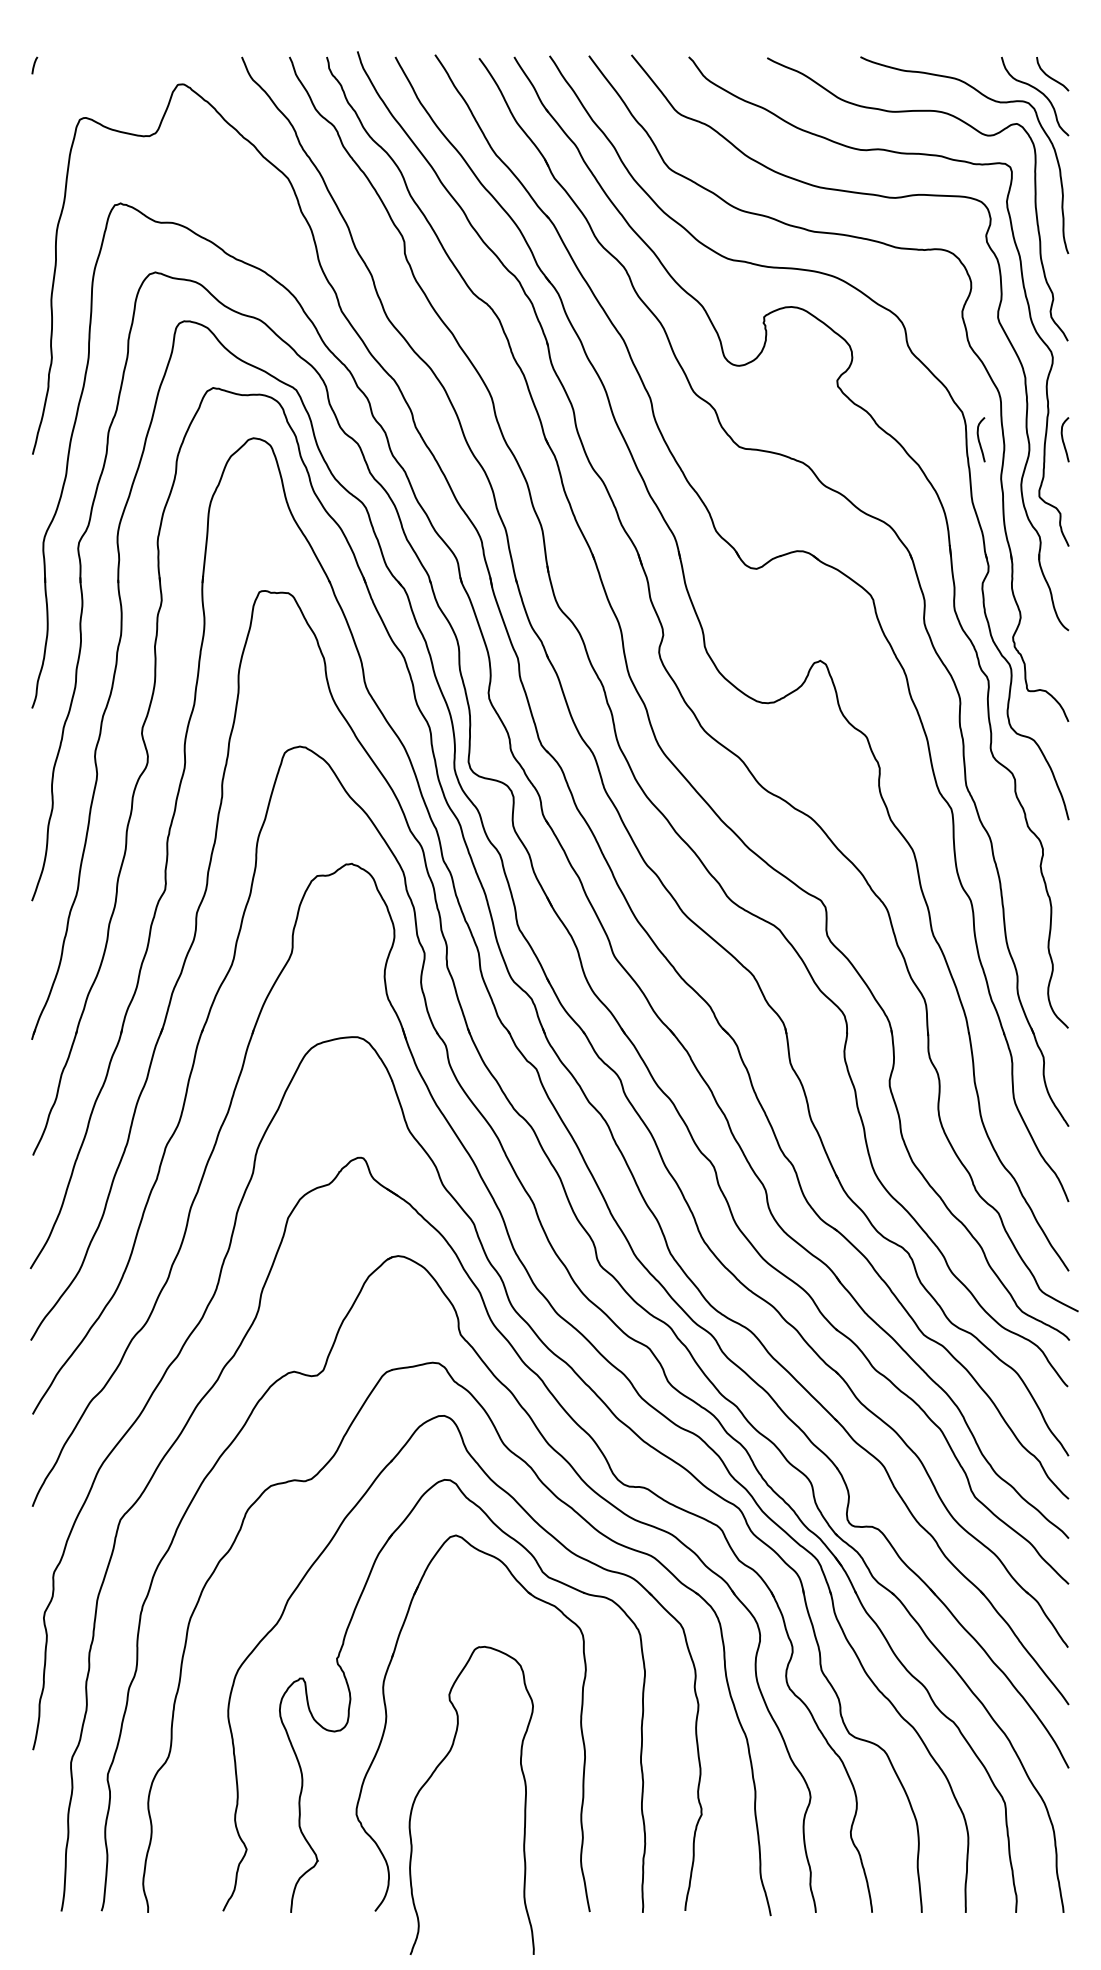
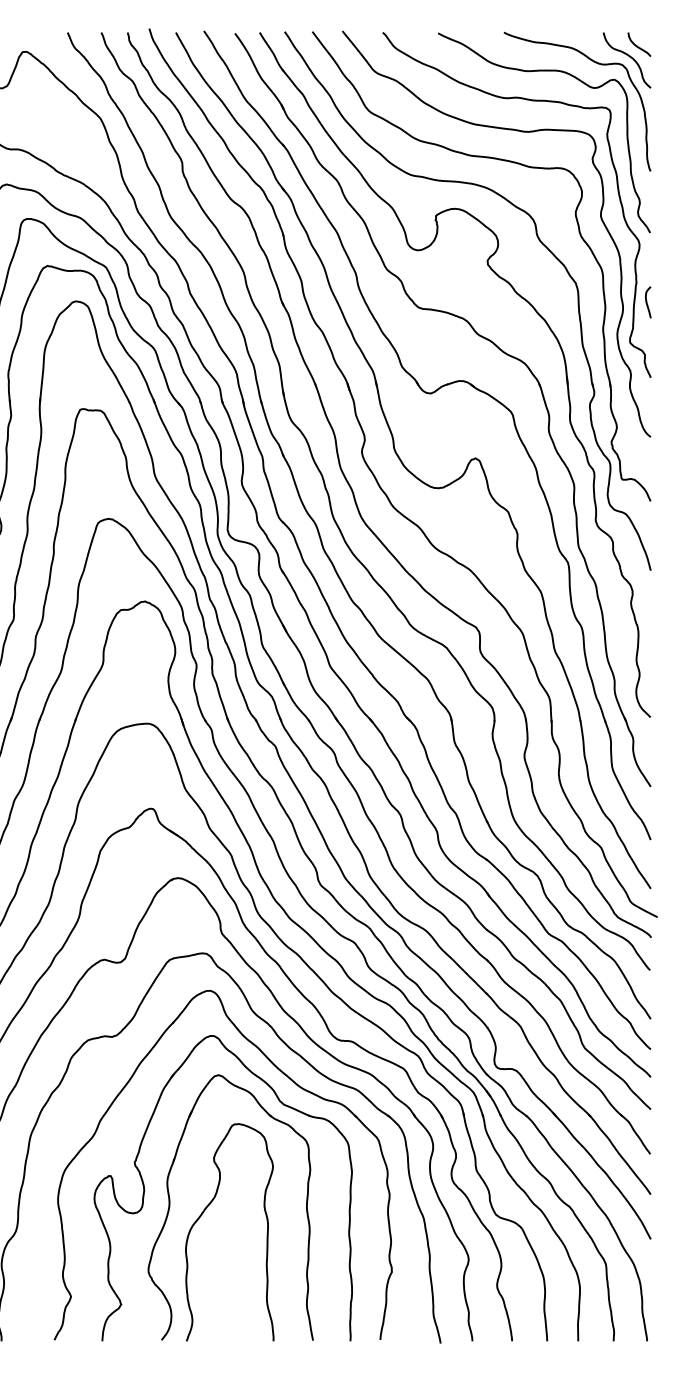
curve: (979, 439) -> (587, 302), removed
curve: (433, 1774) -> (202, 1214), moved

